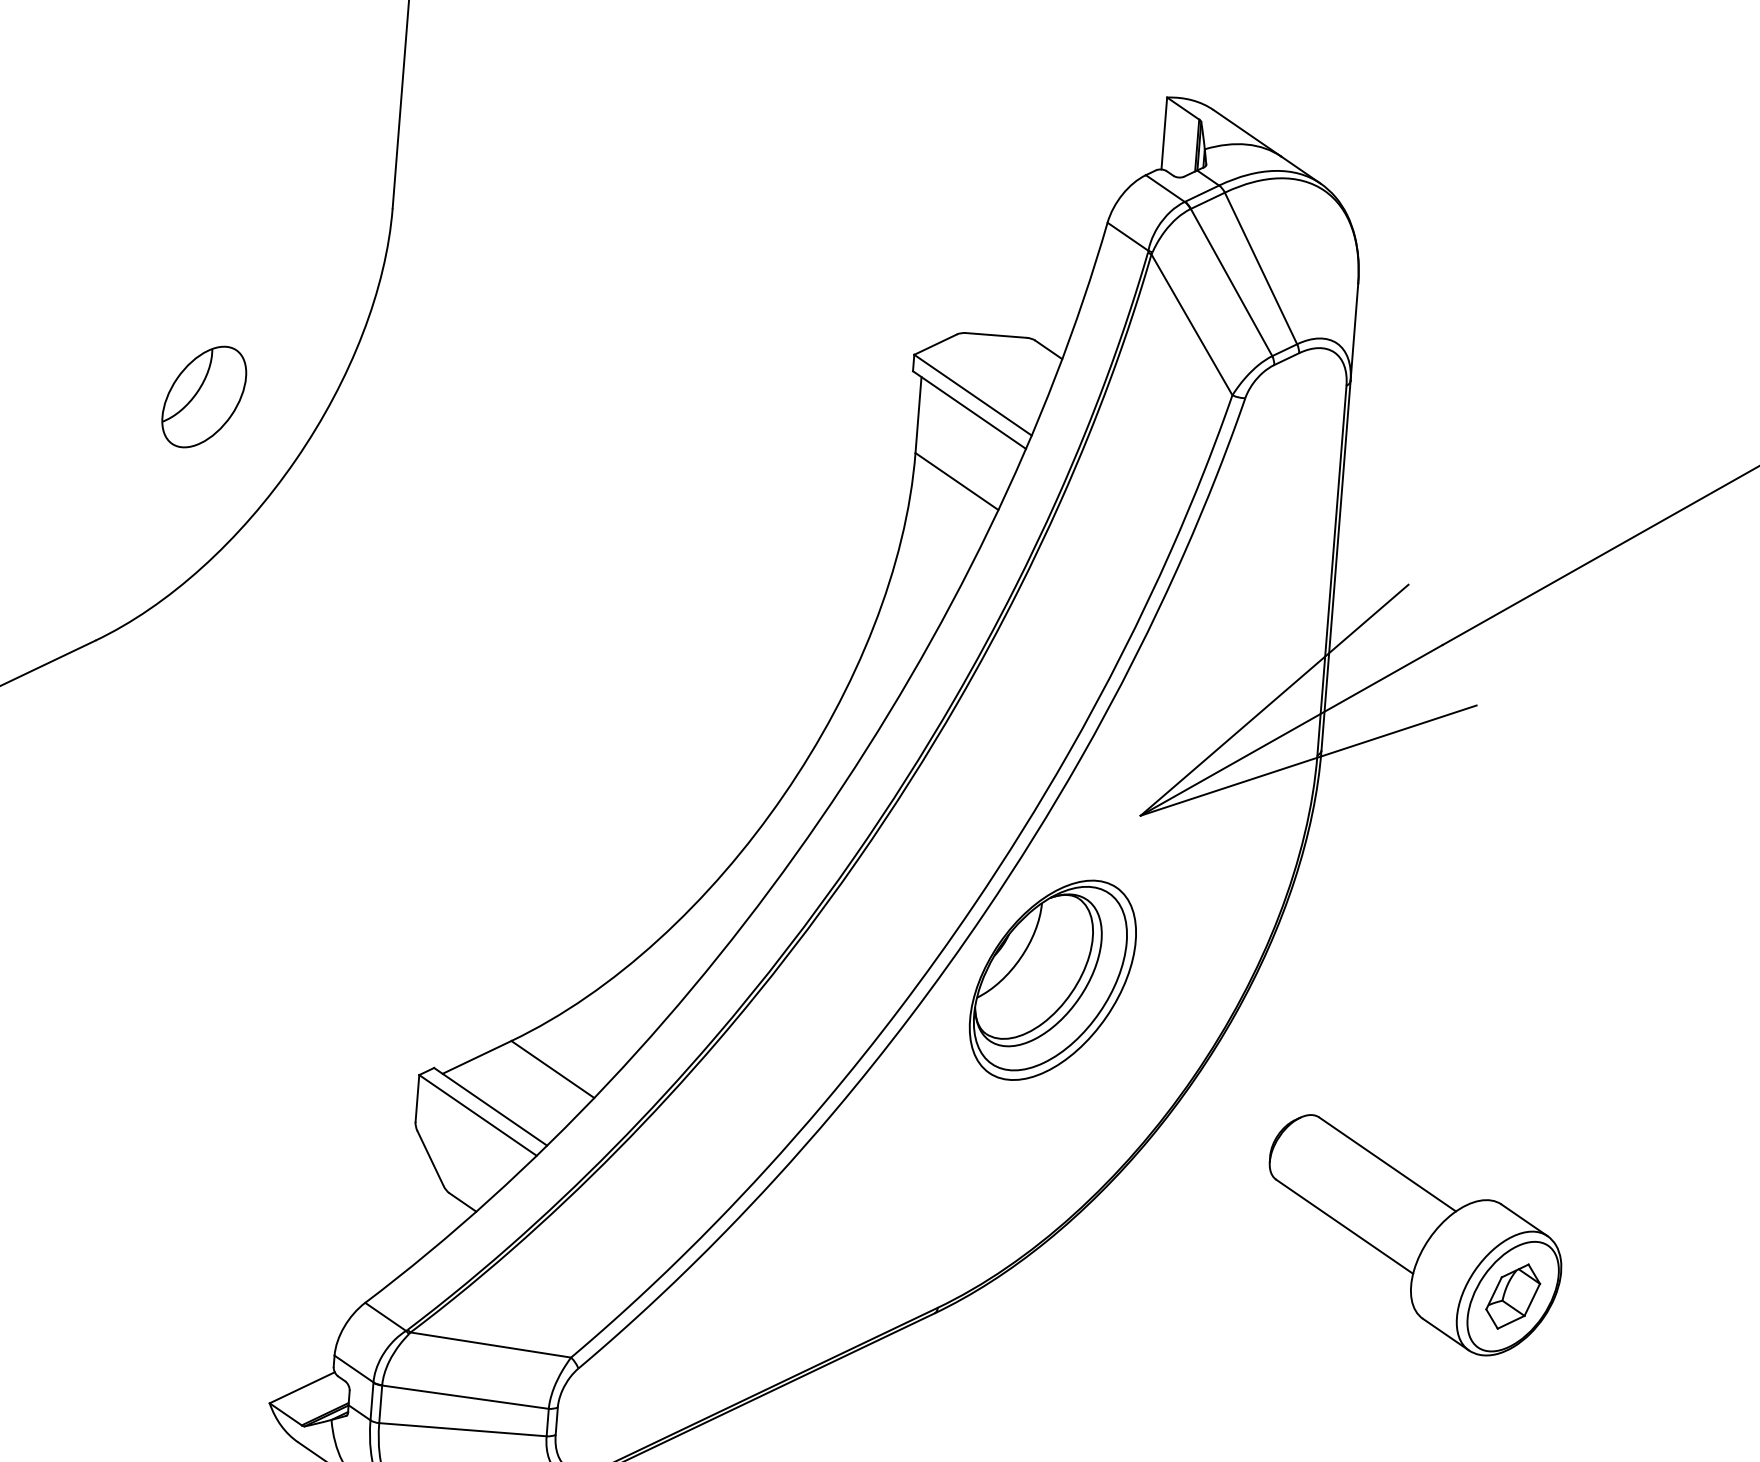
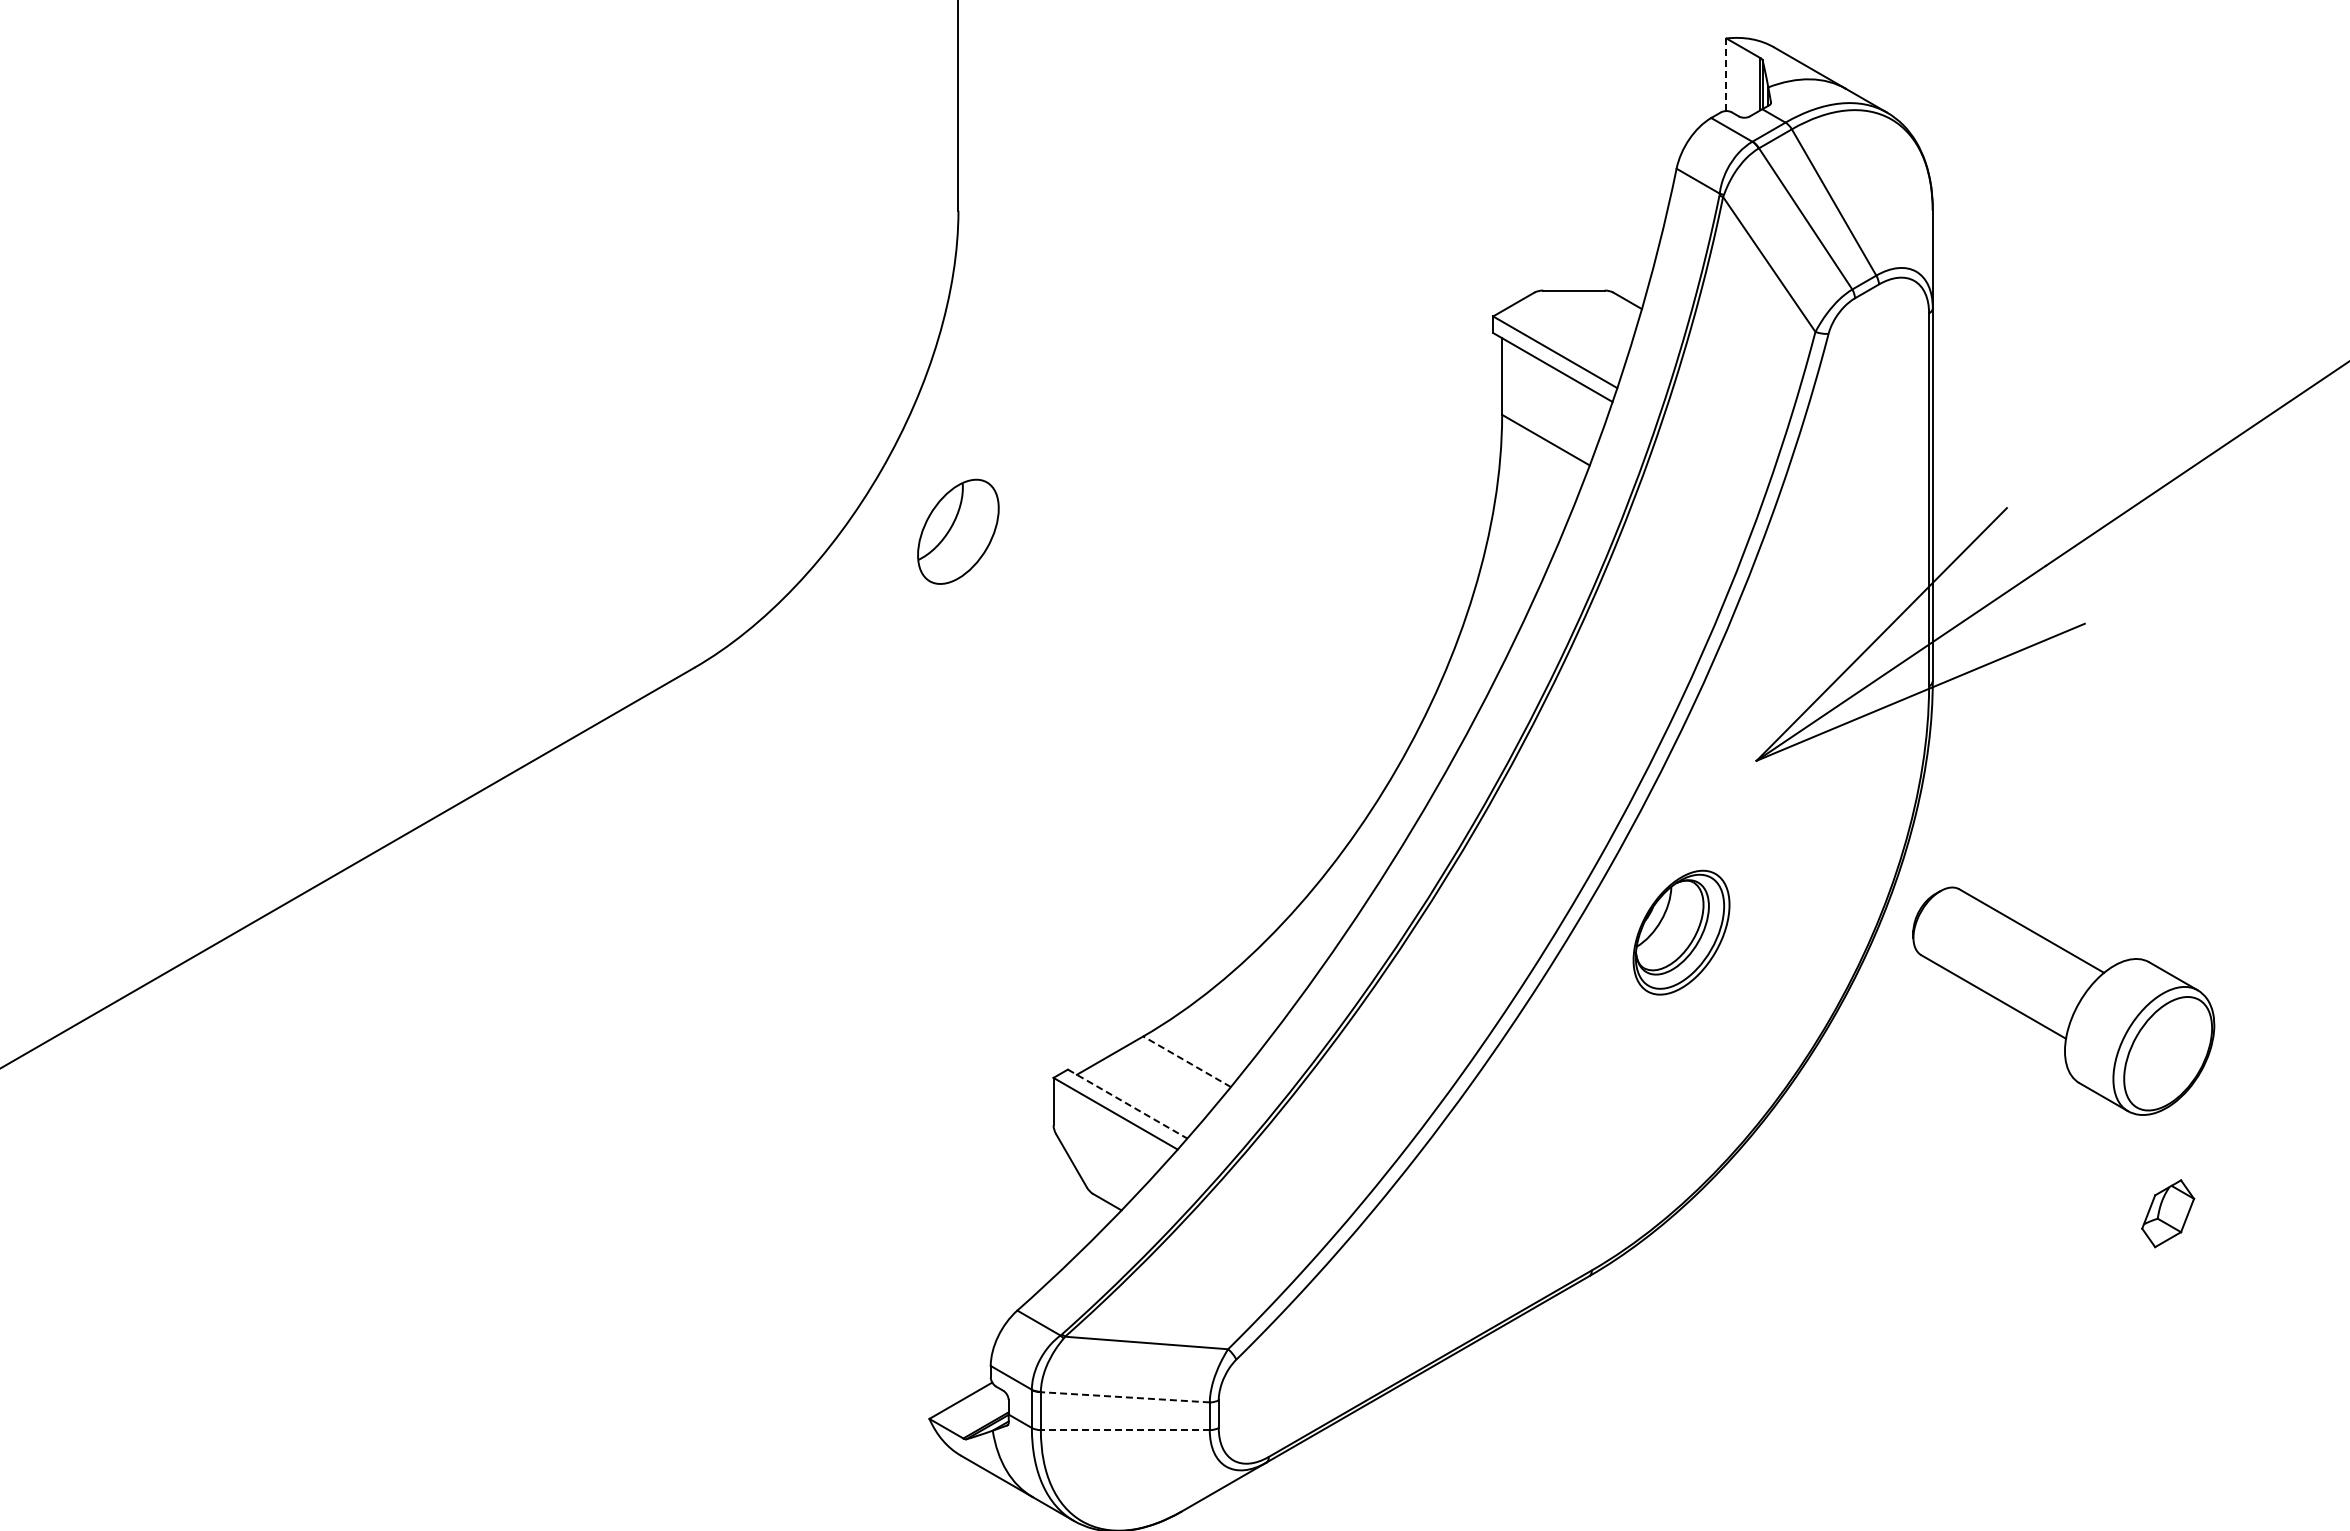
line: (1164, 133) -> (1726, 74), solid -> dashed
part: (204, 396) -> (958, 531), moved
part: (1052, 979) -> (1681, 932), size x0.6
line: (553, 1069) -> (1187, 1061), solid -> dashed
line: (490, 1107) -> (1127, 1104), solid -> dashed
part: (1413, 1235) -> (2063, 1000), moved
line: (465, 1397) -> (1125, 1397), solid -> dashed
line: (462, 1430) -> (1124, 1430), solid -> dashed

